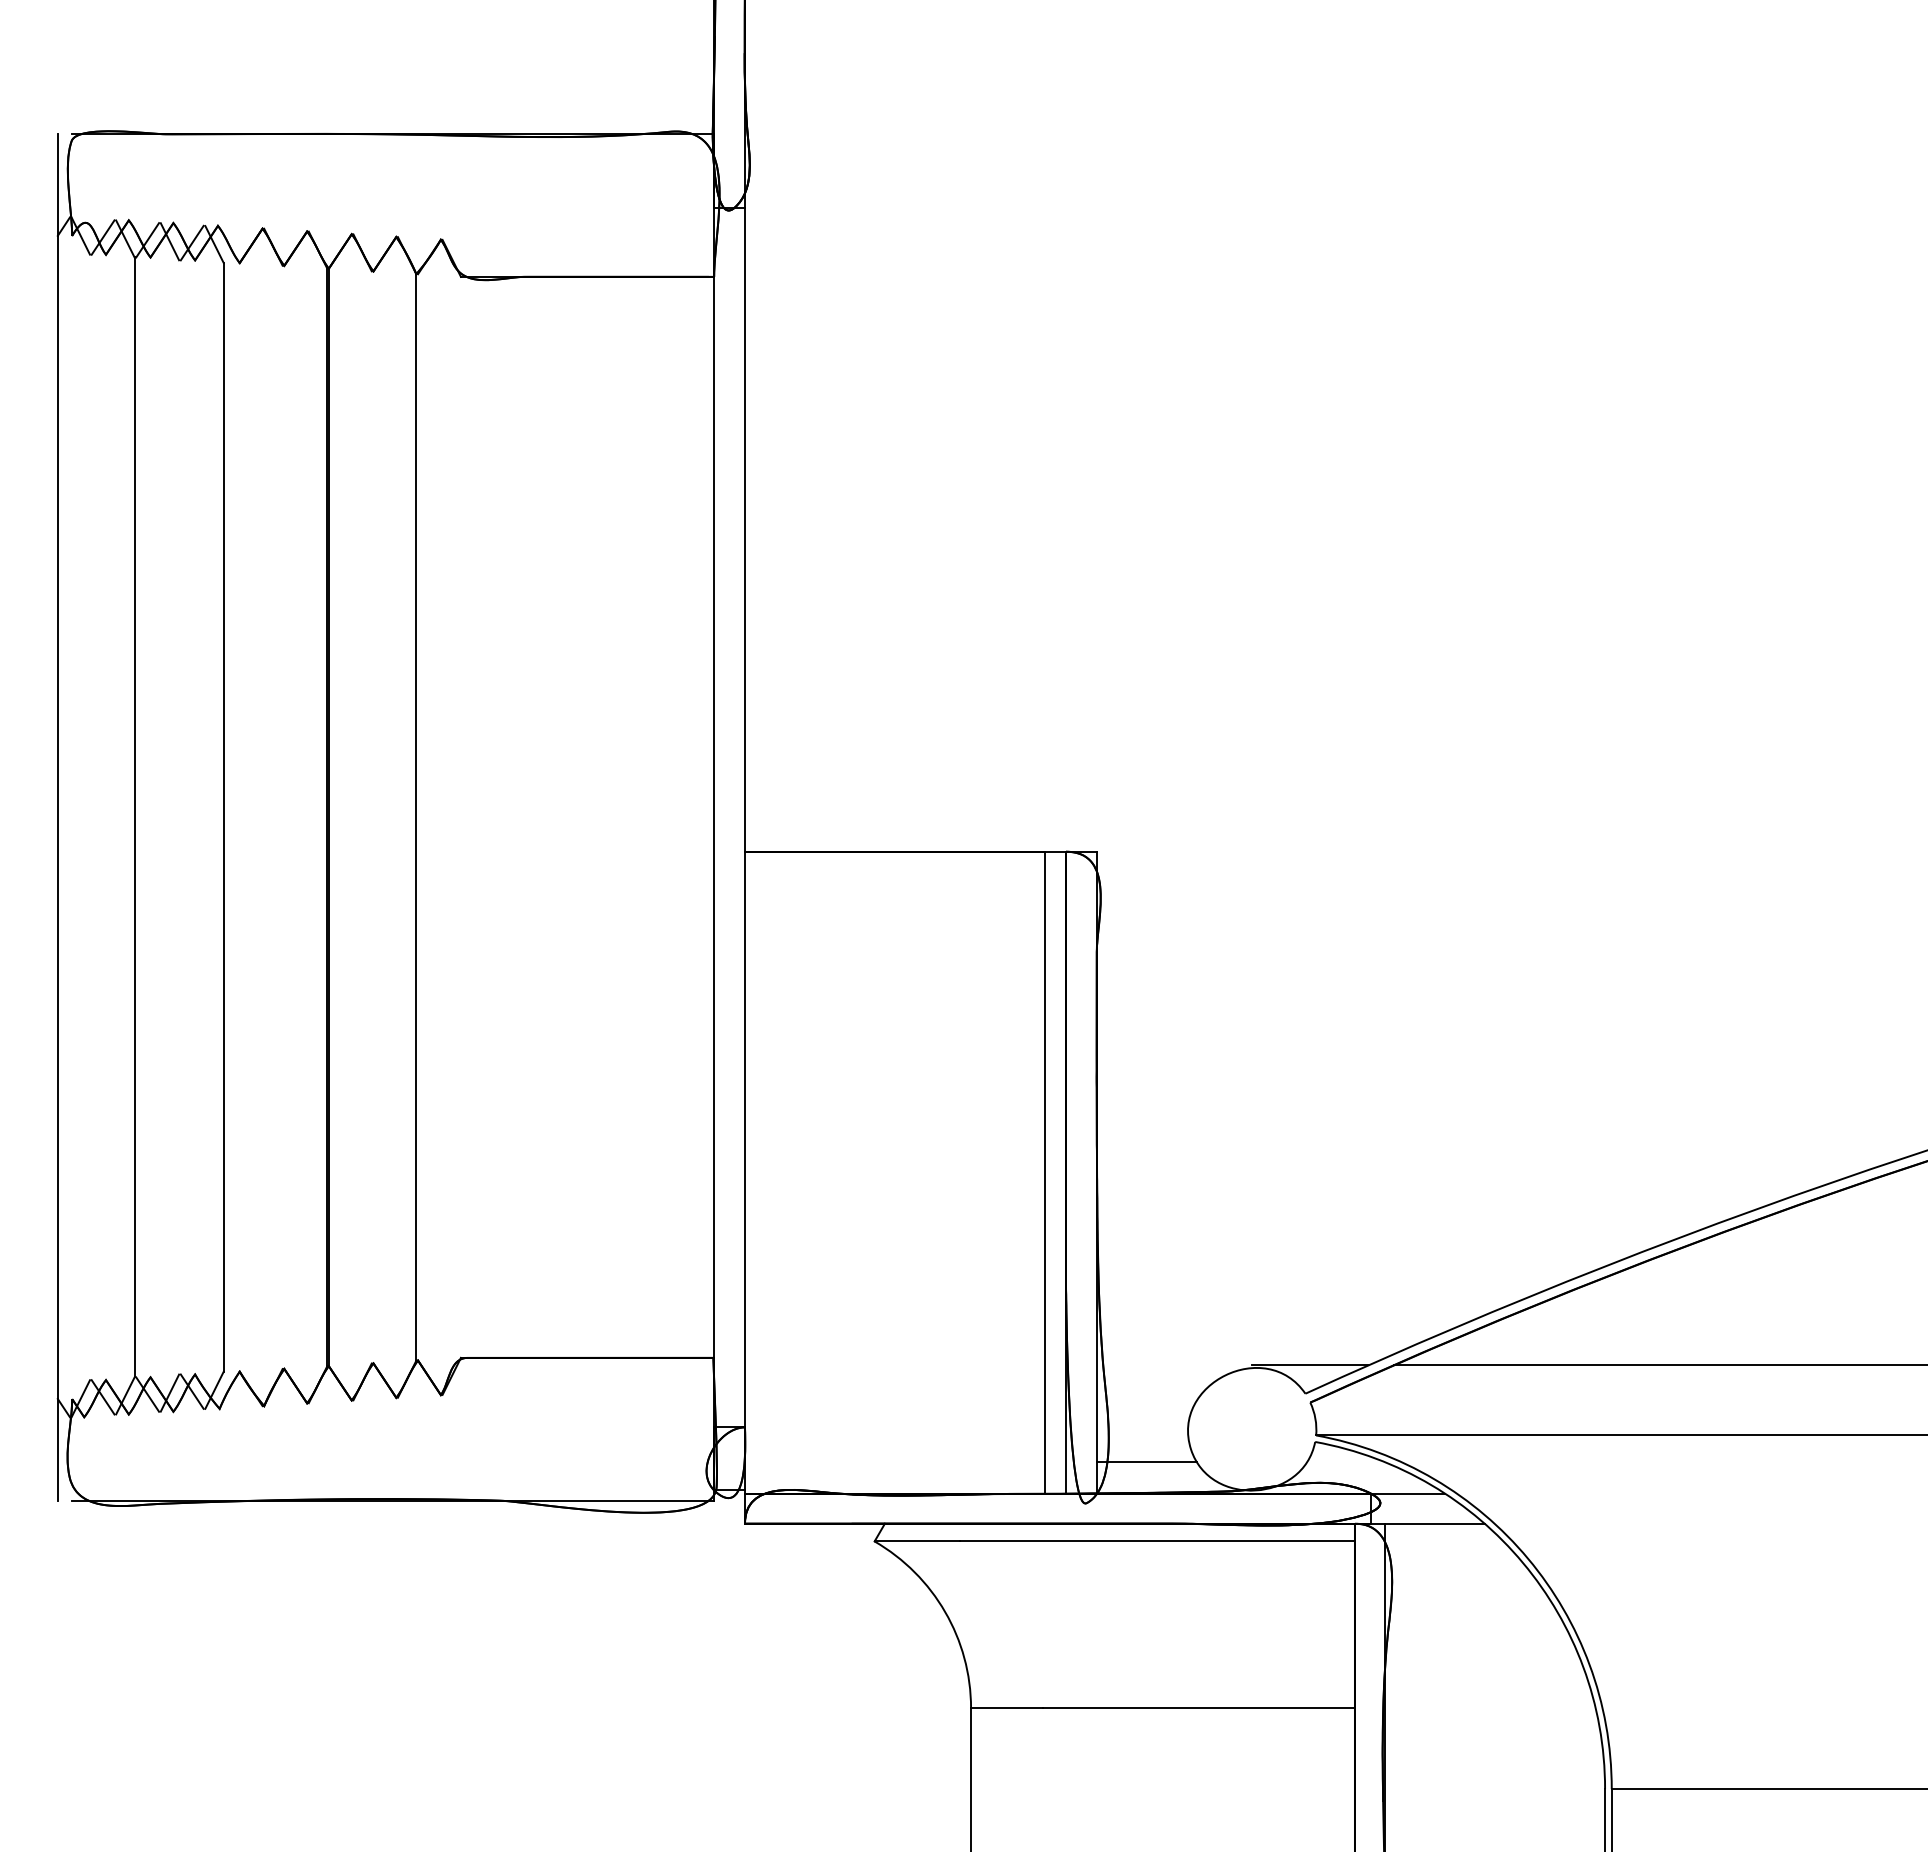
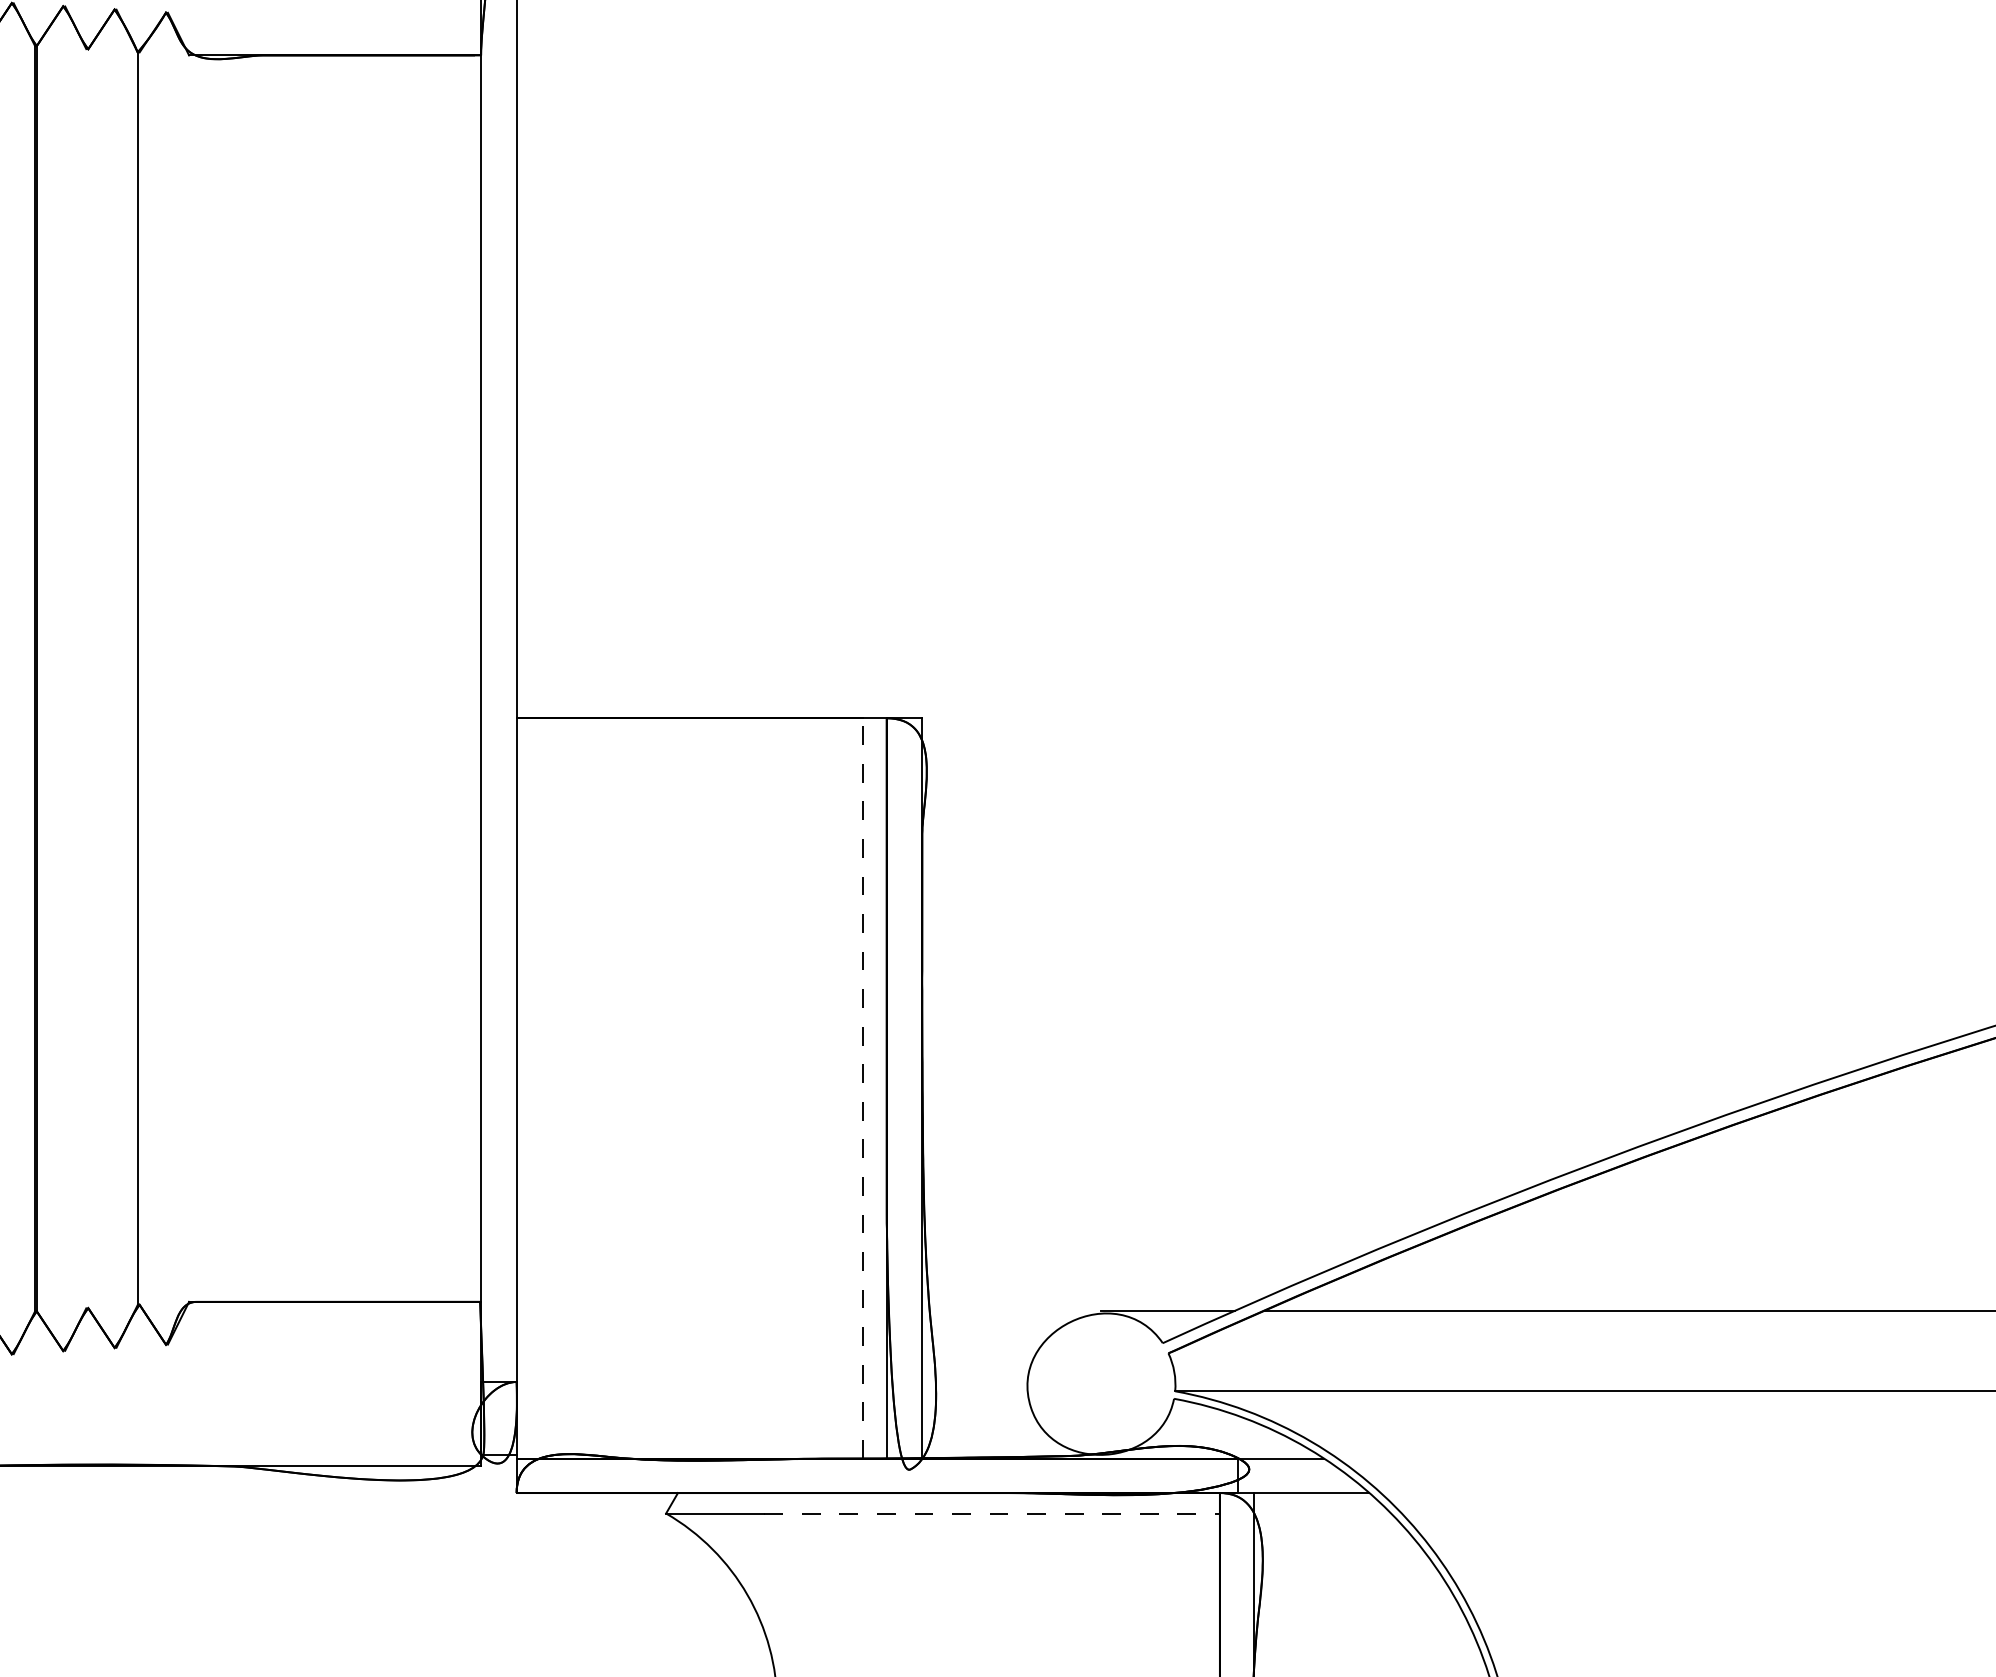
line: (1045, 1172) -> (863, 1088), solid -> dashed
line: (1146, 1461) -> (979, 1421), removed
line: (1157, 1541) -> (992, 1513), solid -> dashed

